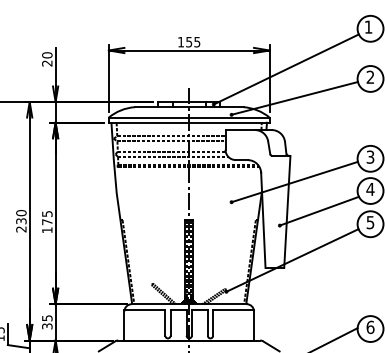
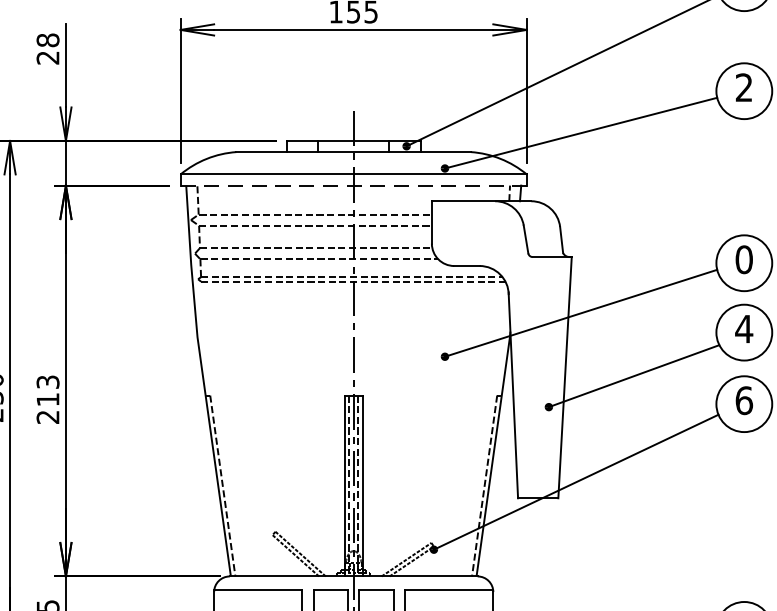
text: (47, 55) -> (48, 40), 20 -> 28
line: (189, 122) -> (354, 185), solid -> dashed
text: (370, 156) -> (744, 258), 3 -> 0
text: (47, 222) -> (48, 400), 175 -> 213
text: (370, 222) -> (744, 400), 5 -> 6

